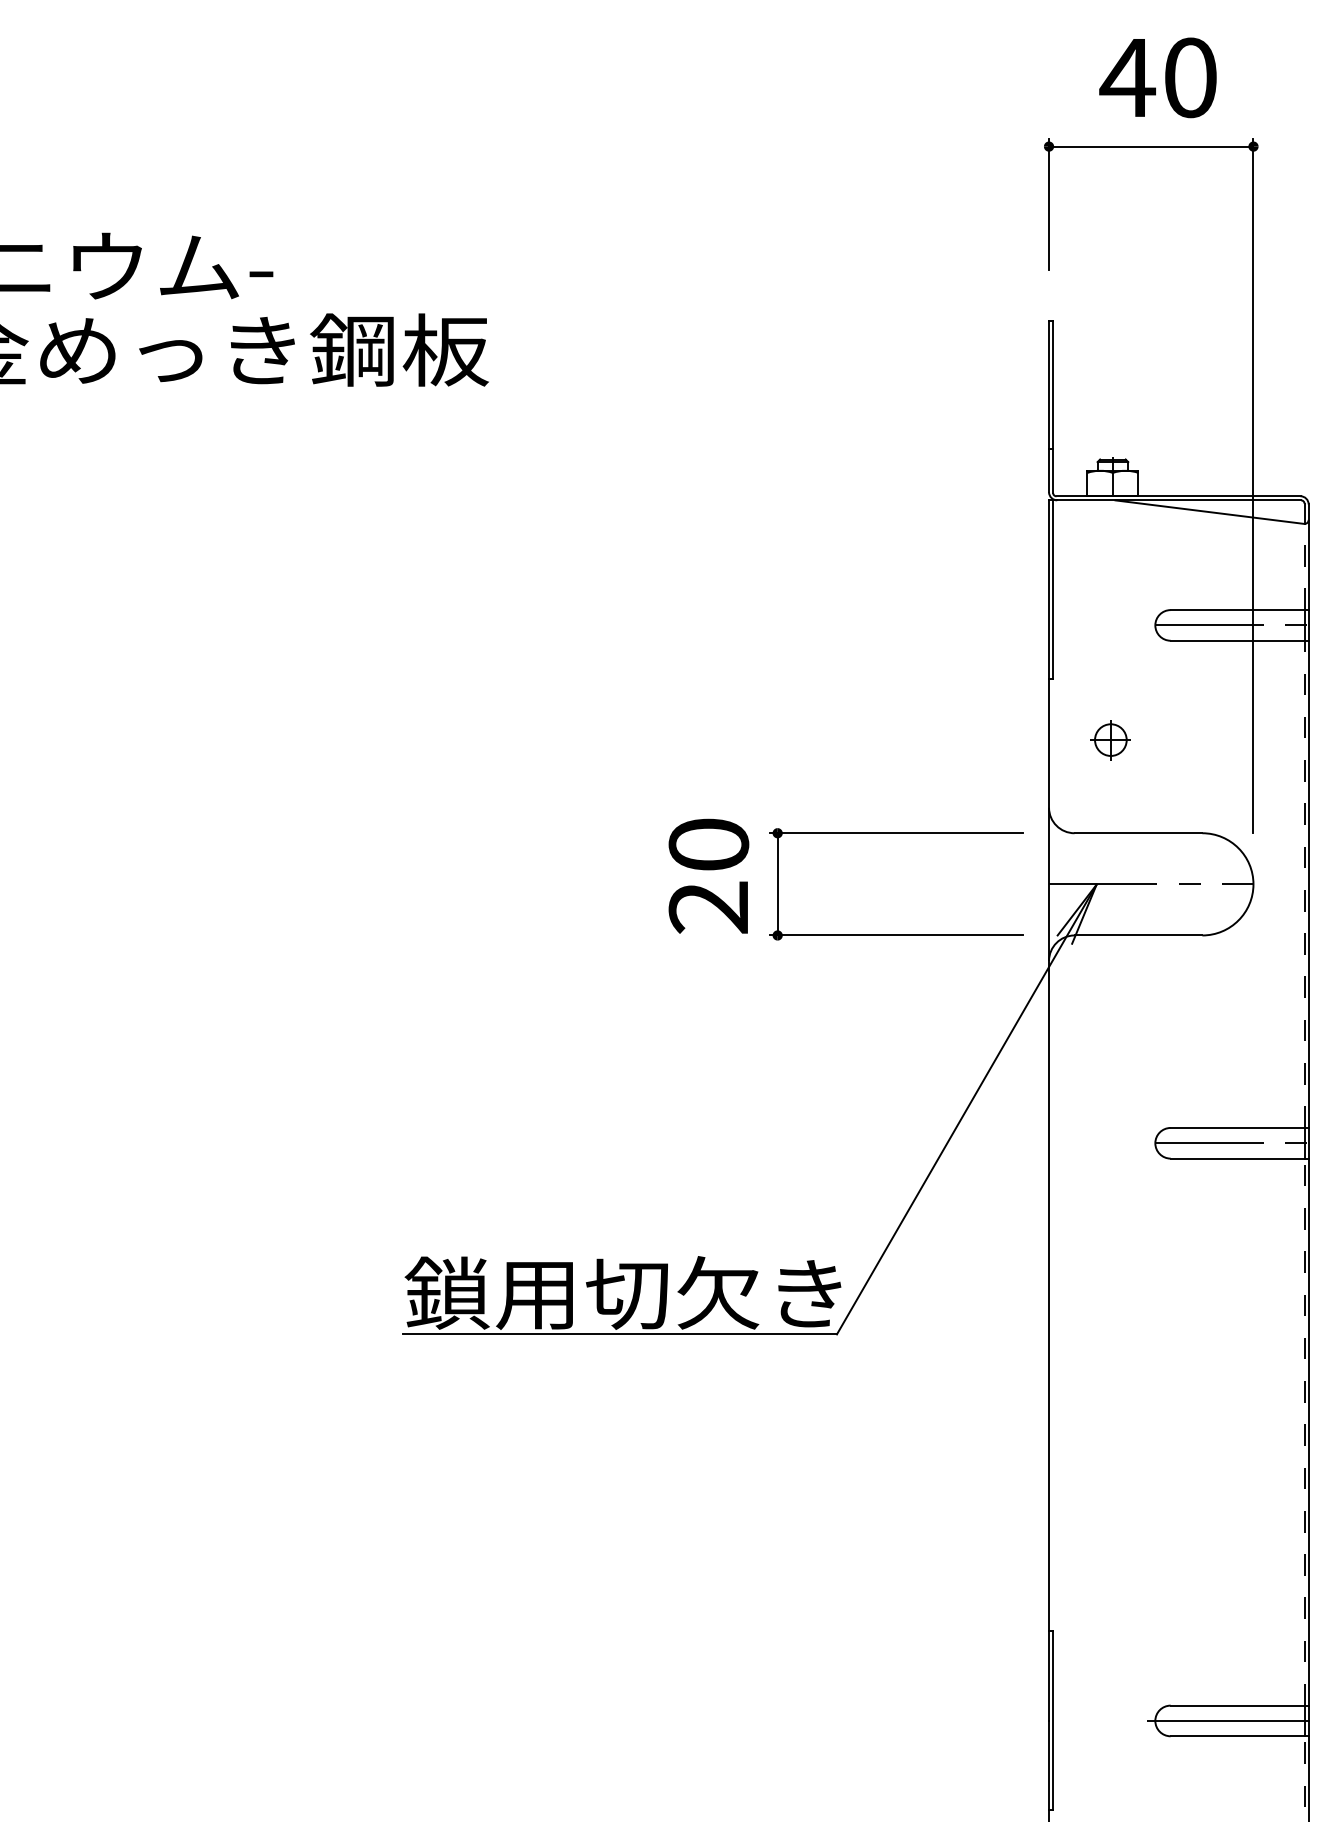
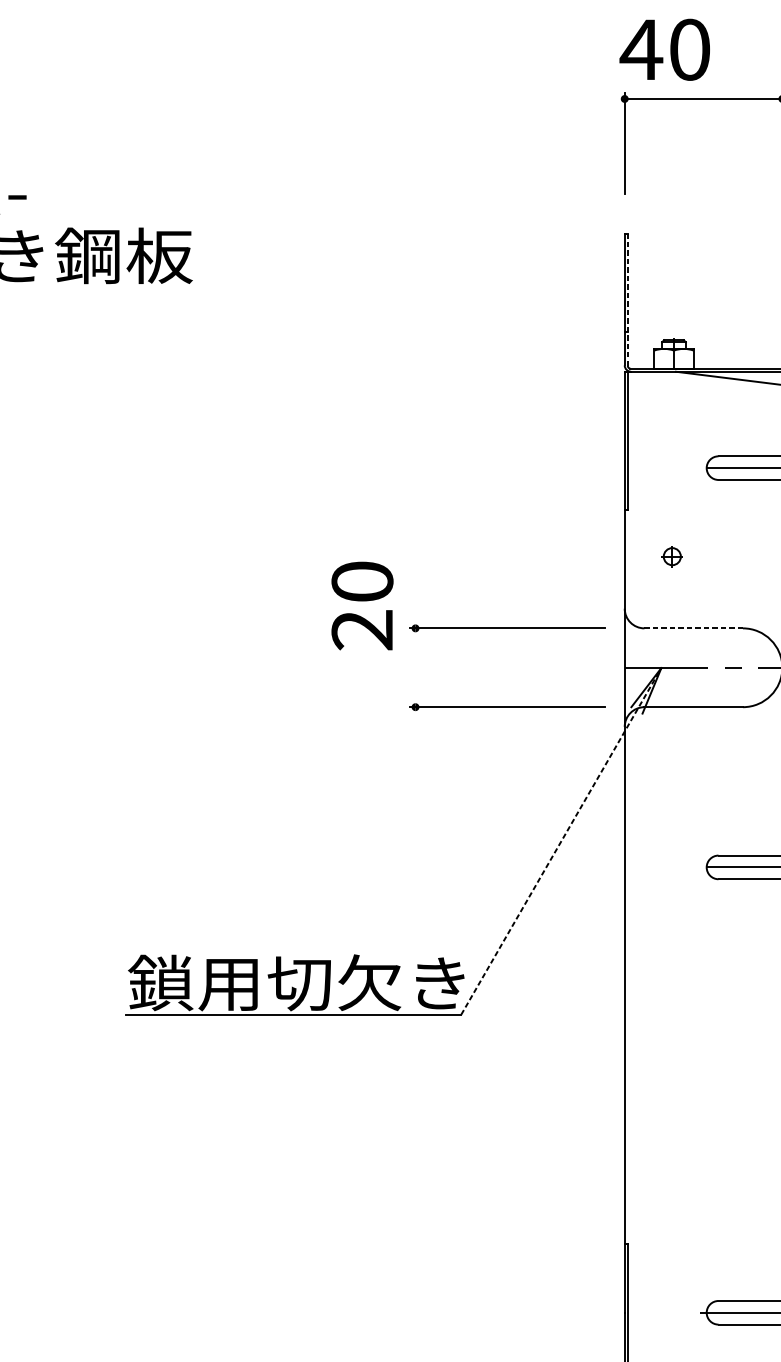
text: (1157, 77) -> (664, 49), moved
line: (1053, 407) -> (628, 300), solid -> dashed
part: (1110, 740) -> (672, 556), size x0.7
line: (1138, 833) -> (693, 628), solid -> dashed
text: (708, 875) -> (362, 605), moved
line: (777, 884) -> (415, 667), removed
line: (966, 1109) -> (561, 841), solid -> dashed

